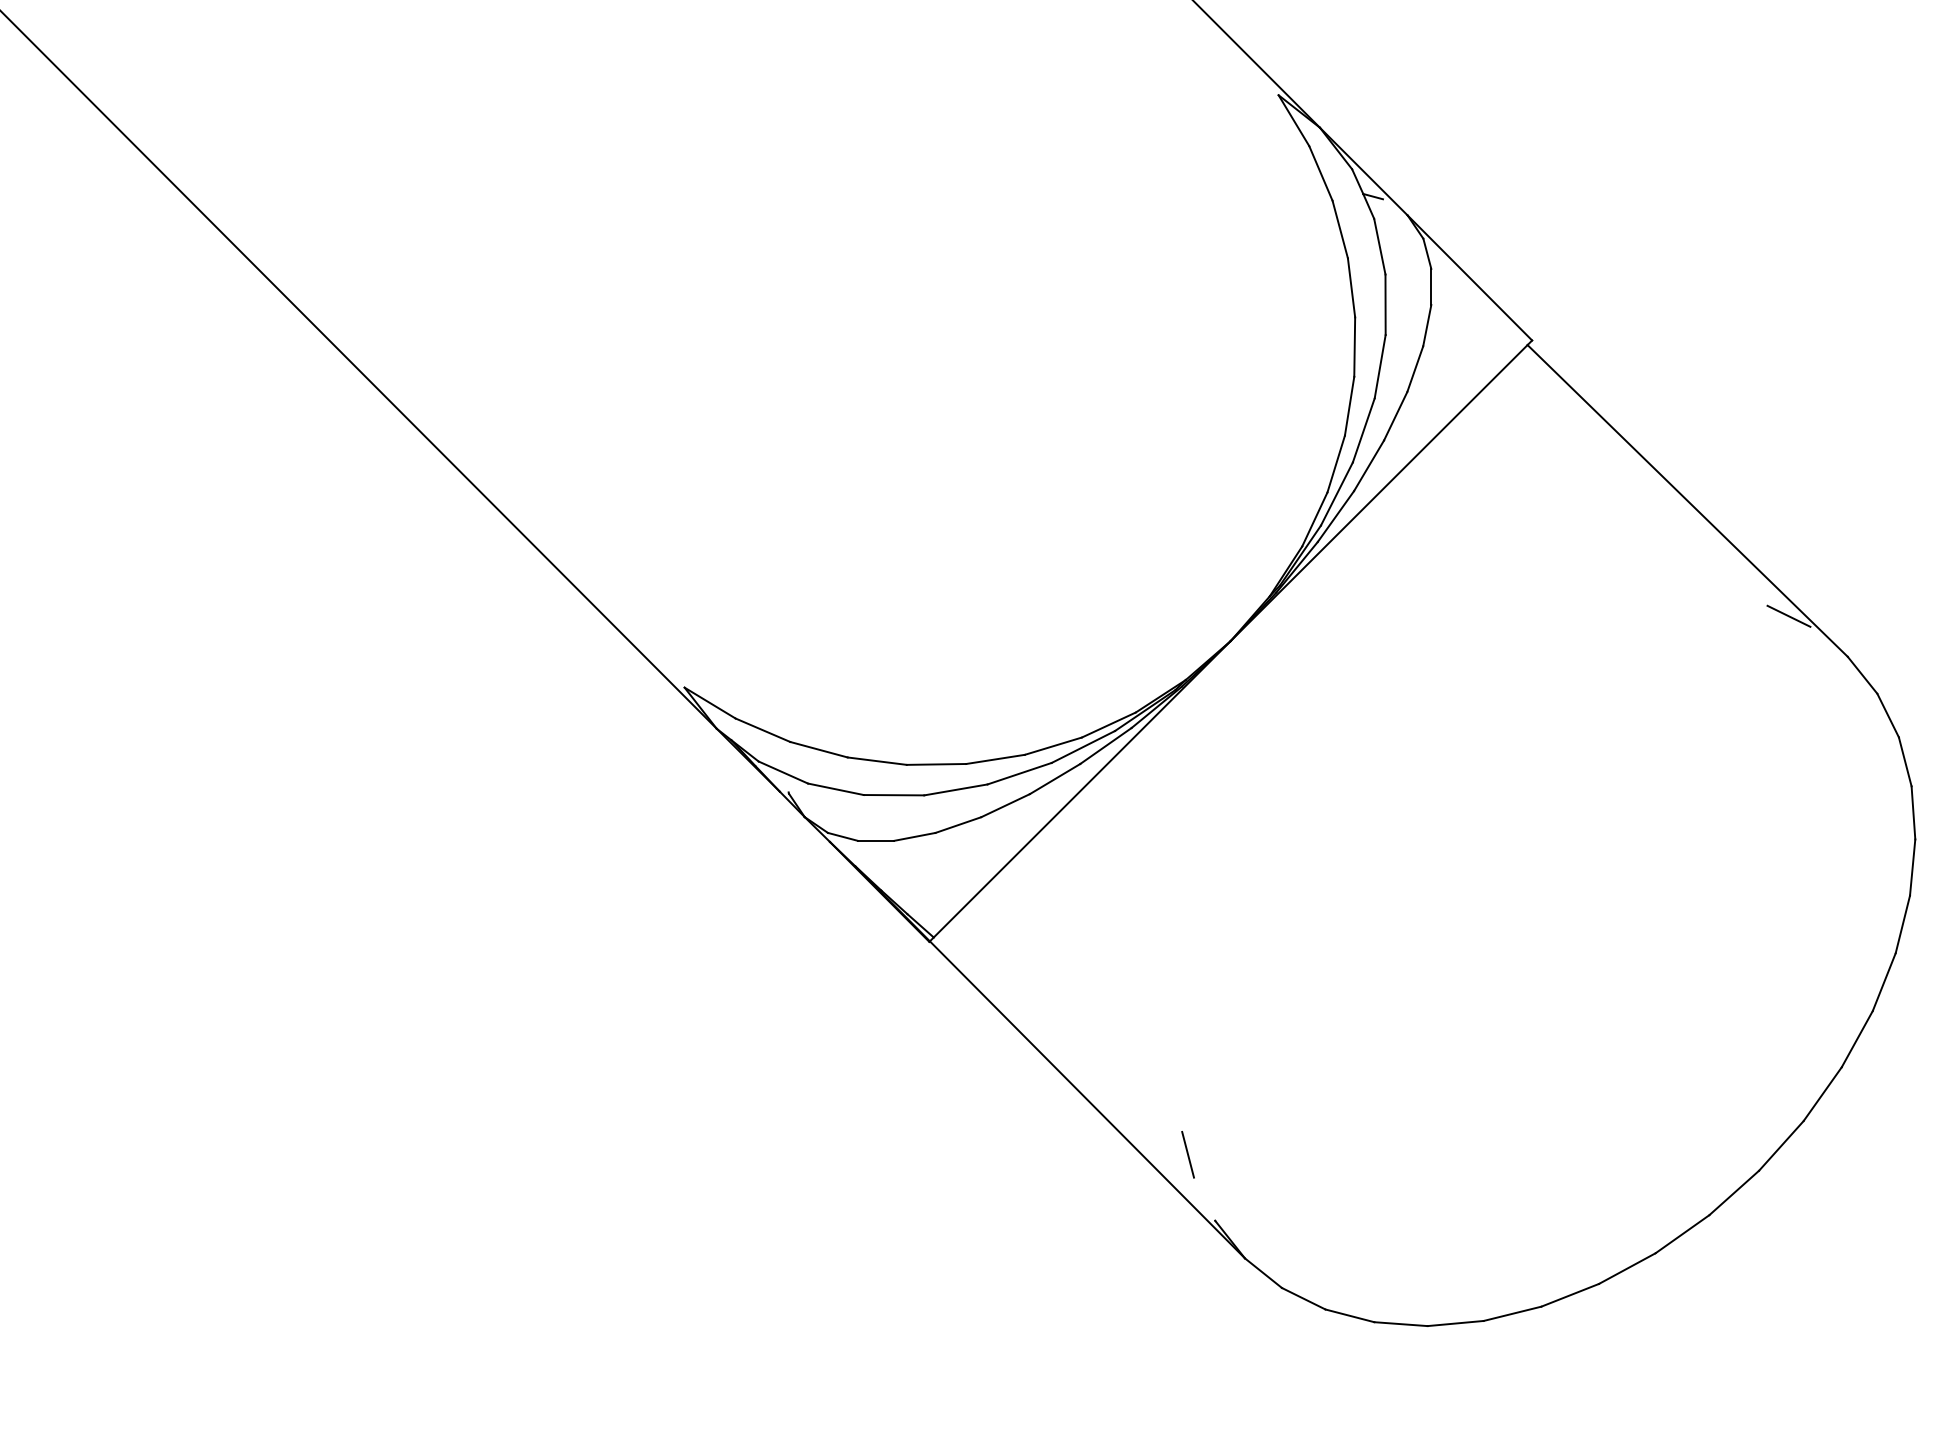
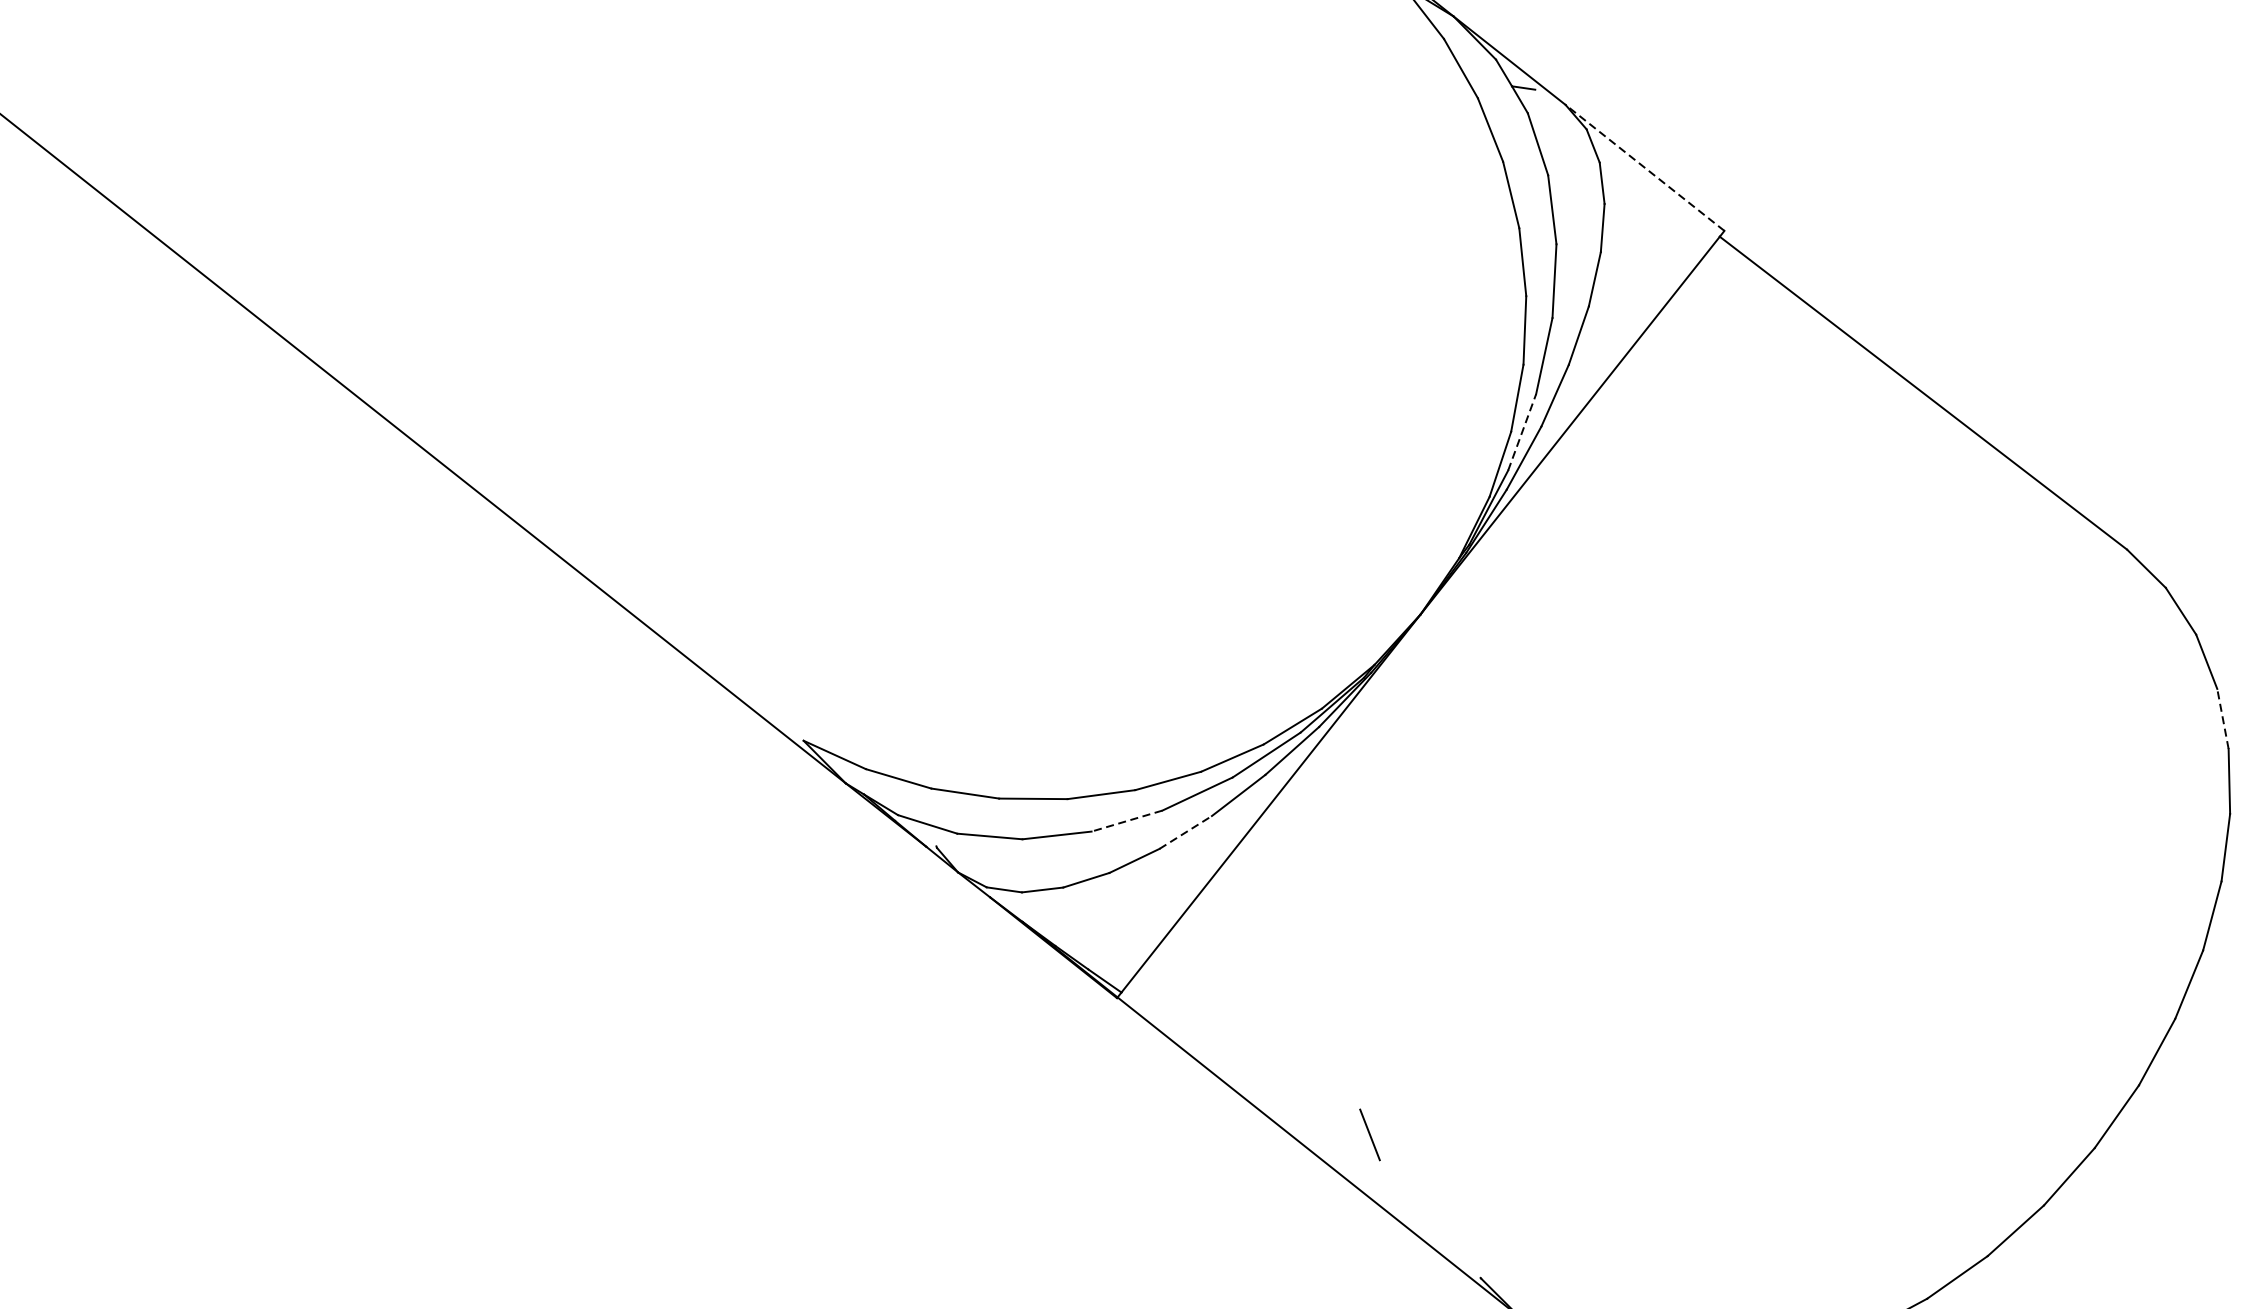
line: (1469, 277) -> (1644, 167), solid -> dashed
line: (1337, 493) -> (1522, 431), solid -> dashed
line: (1788, 615) -> (2053, 510), removed
line: (955, 790) -> (1126, 821), solid -> dashed
line: (1005, 805) -> (1185, 832), solid -> dashed
line: (1913, 812) -> (2222, 718), solid -> dashed
line: (1187, 1154) -> (1369, 1134), moved

